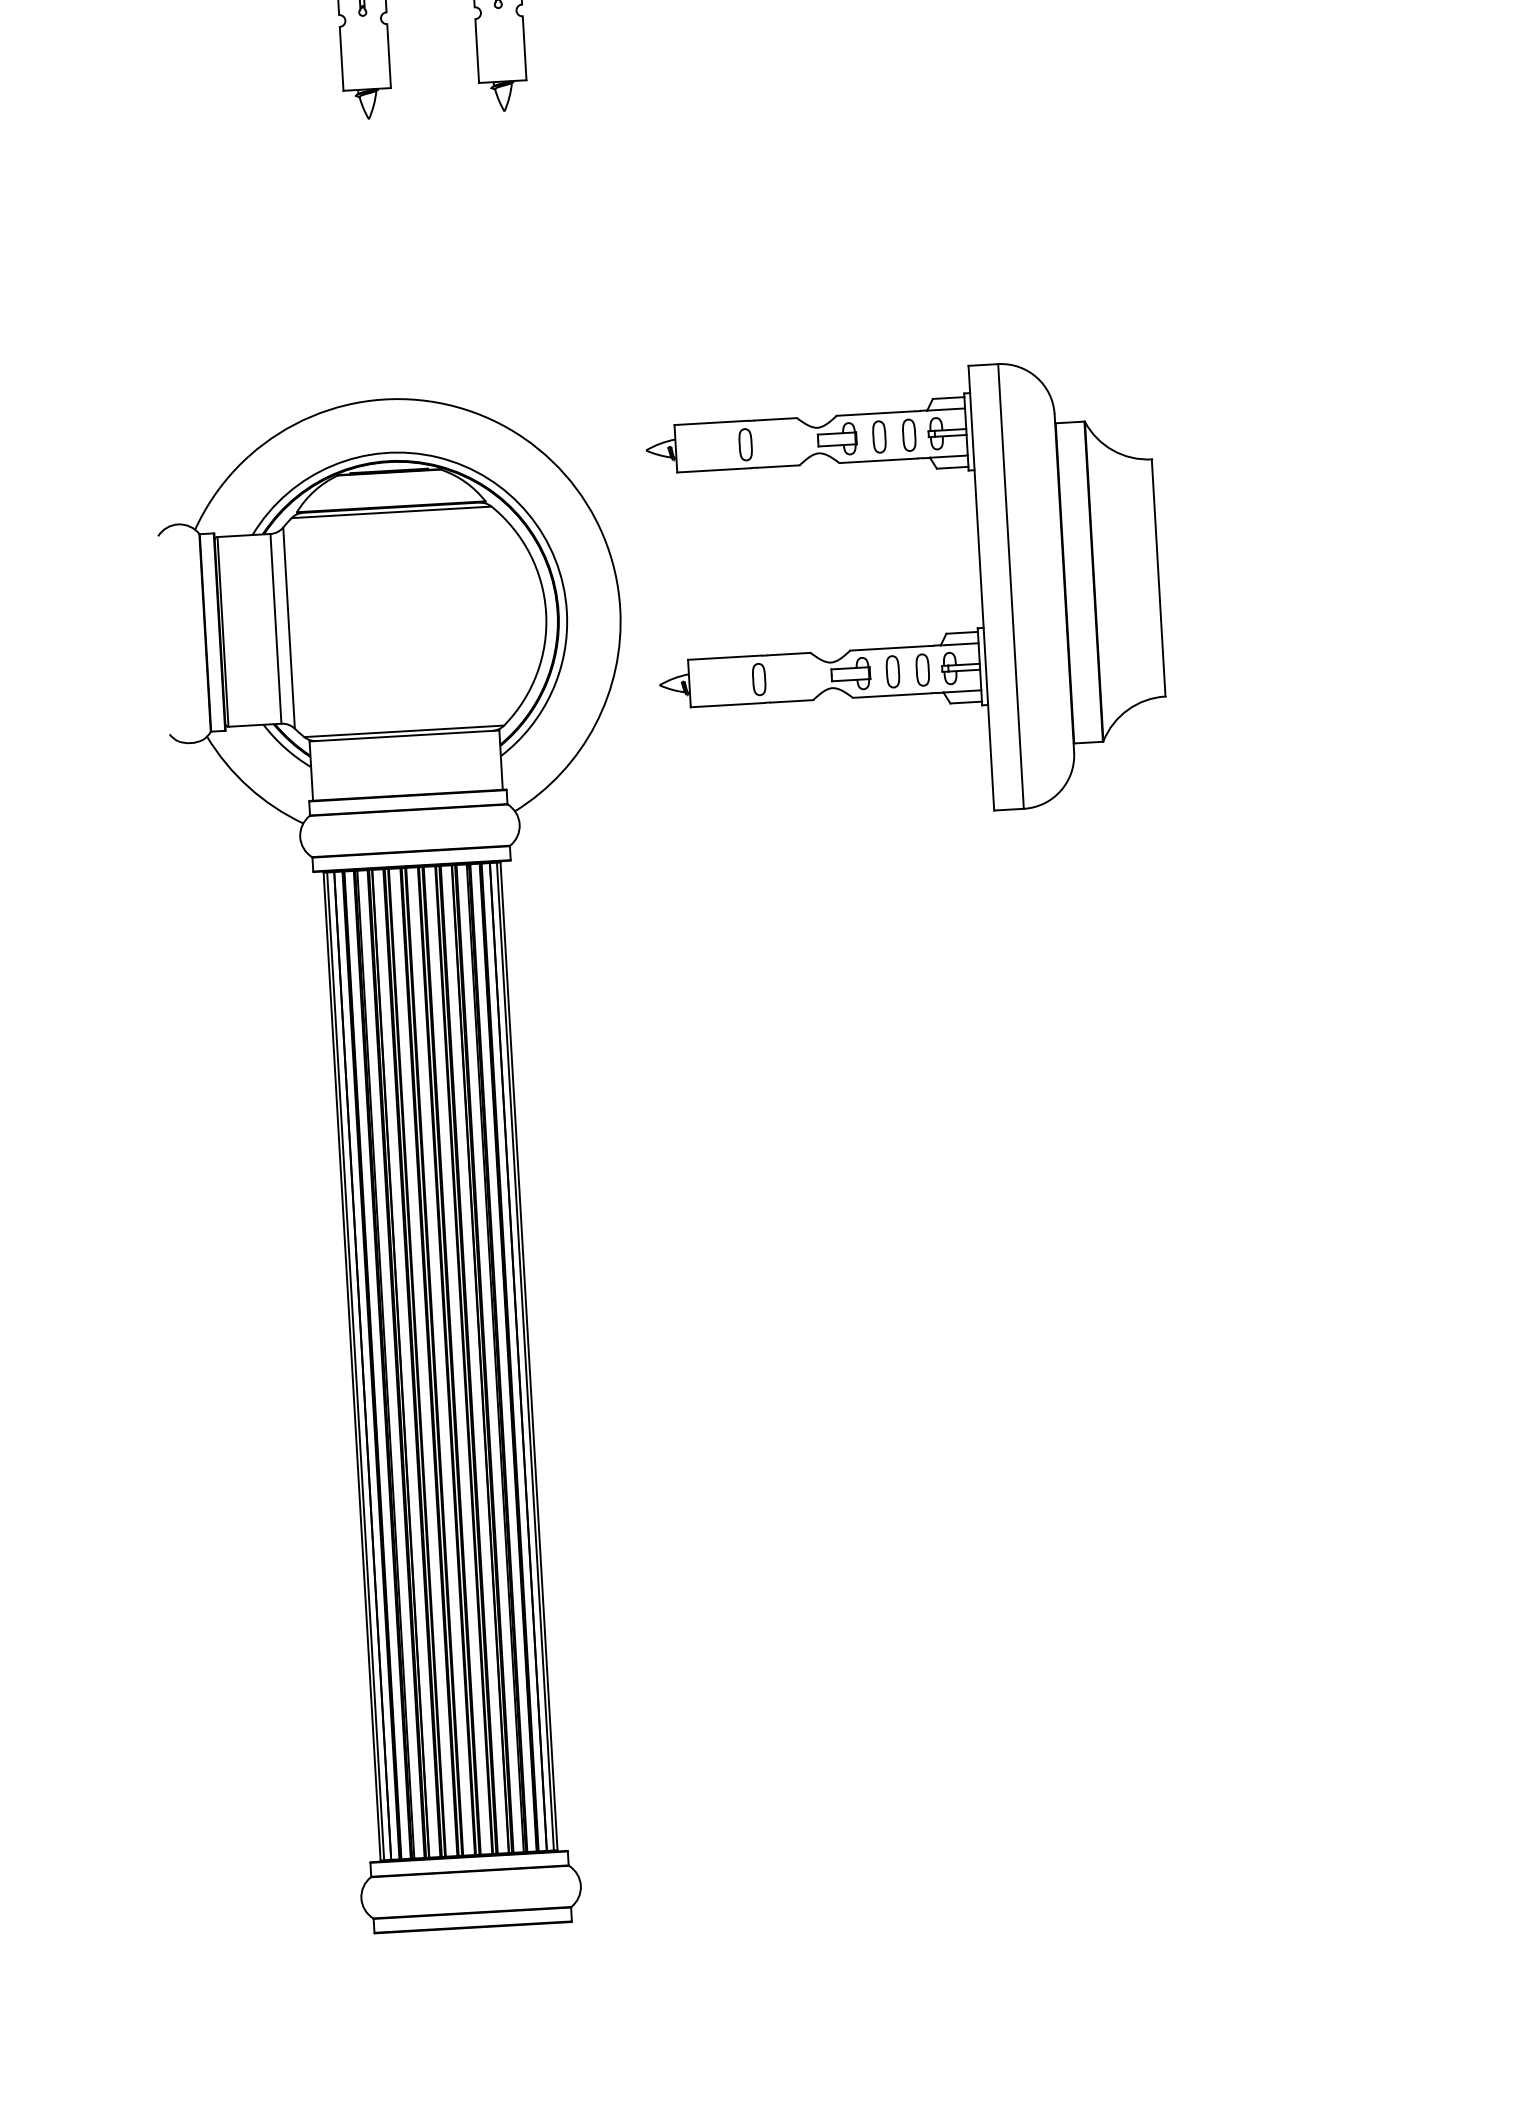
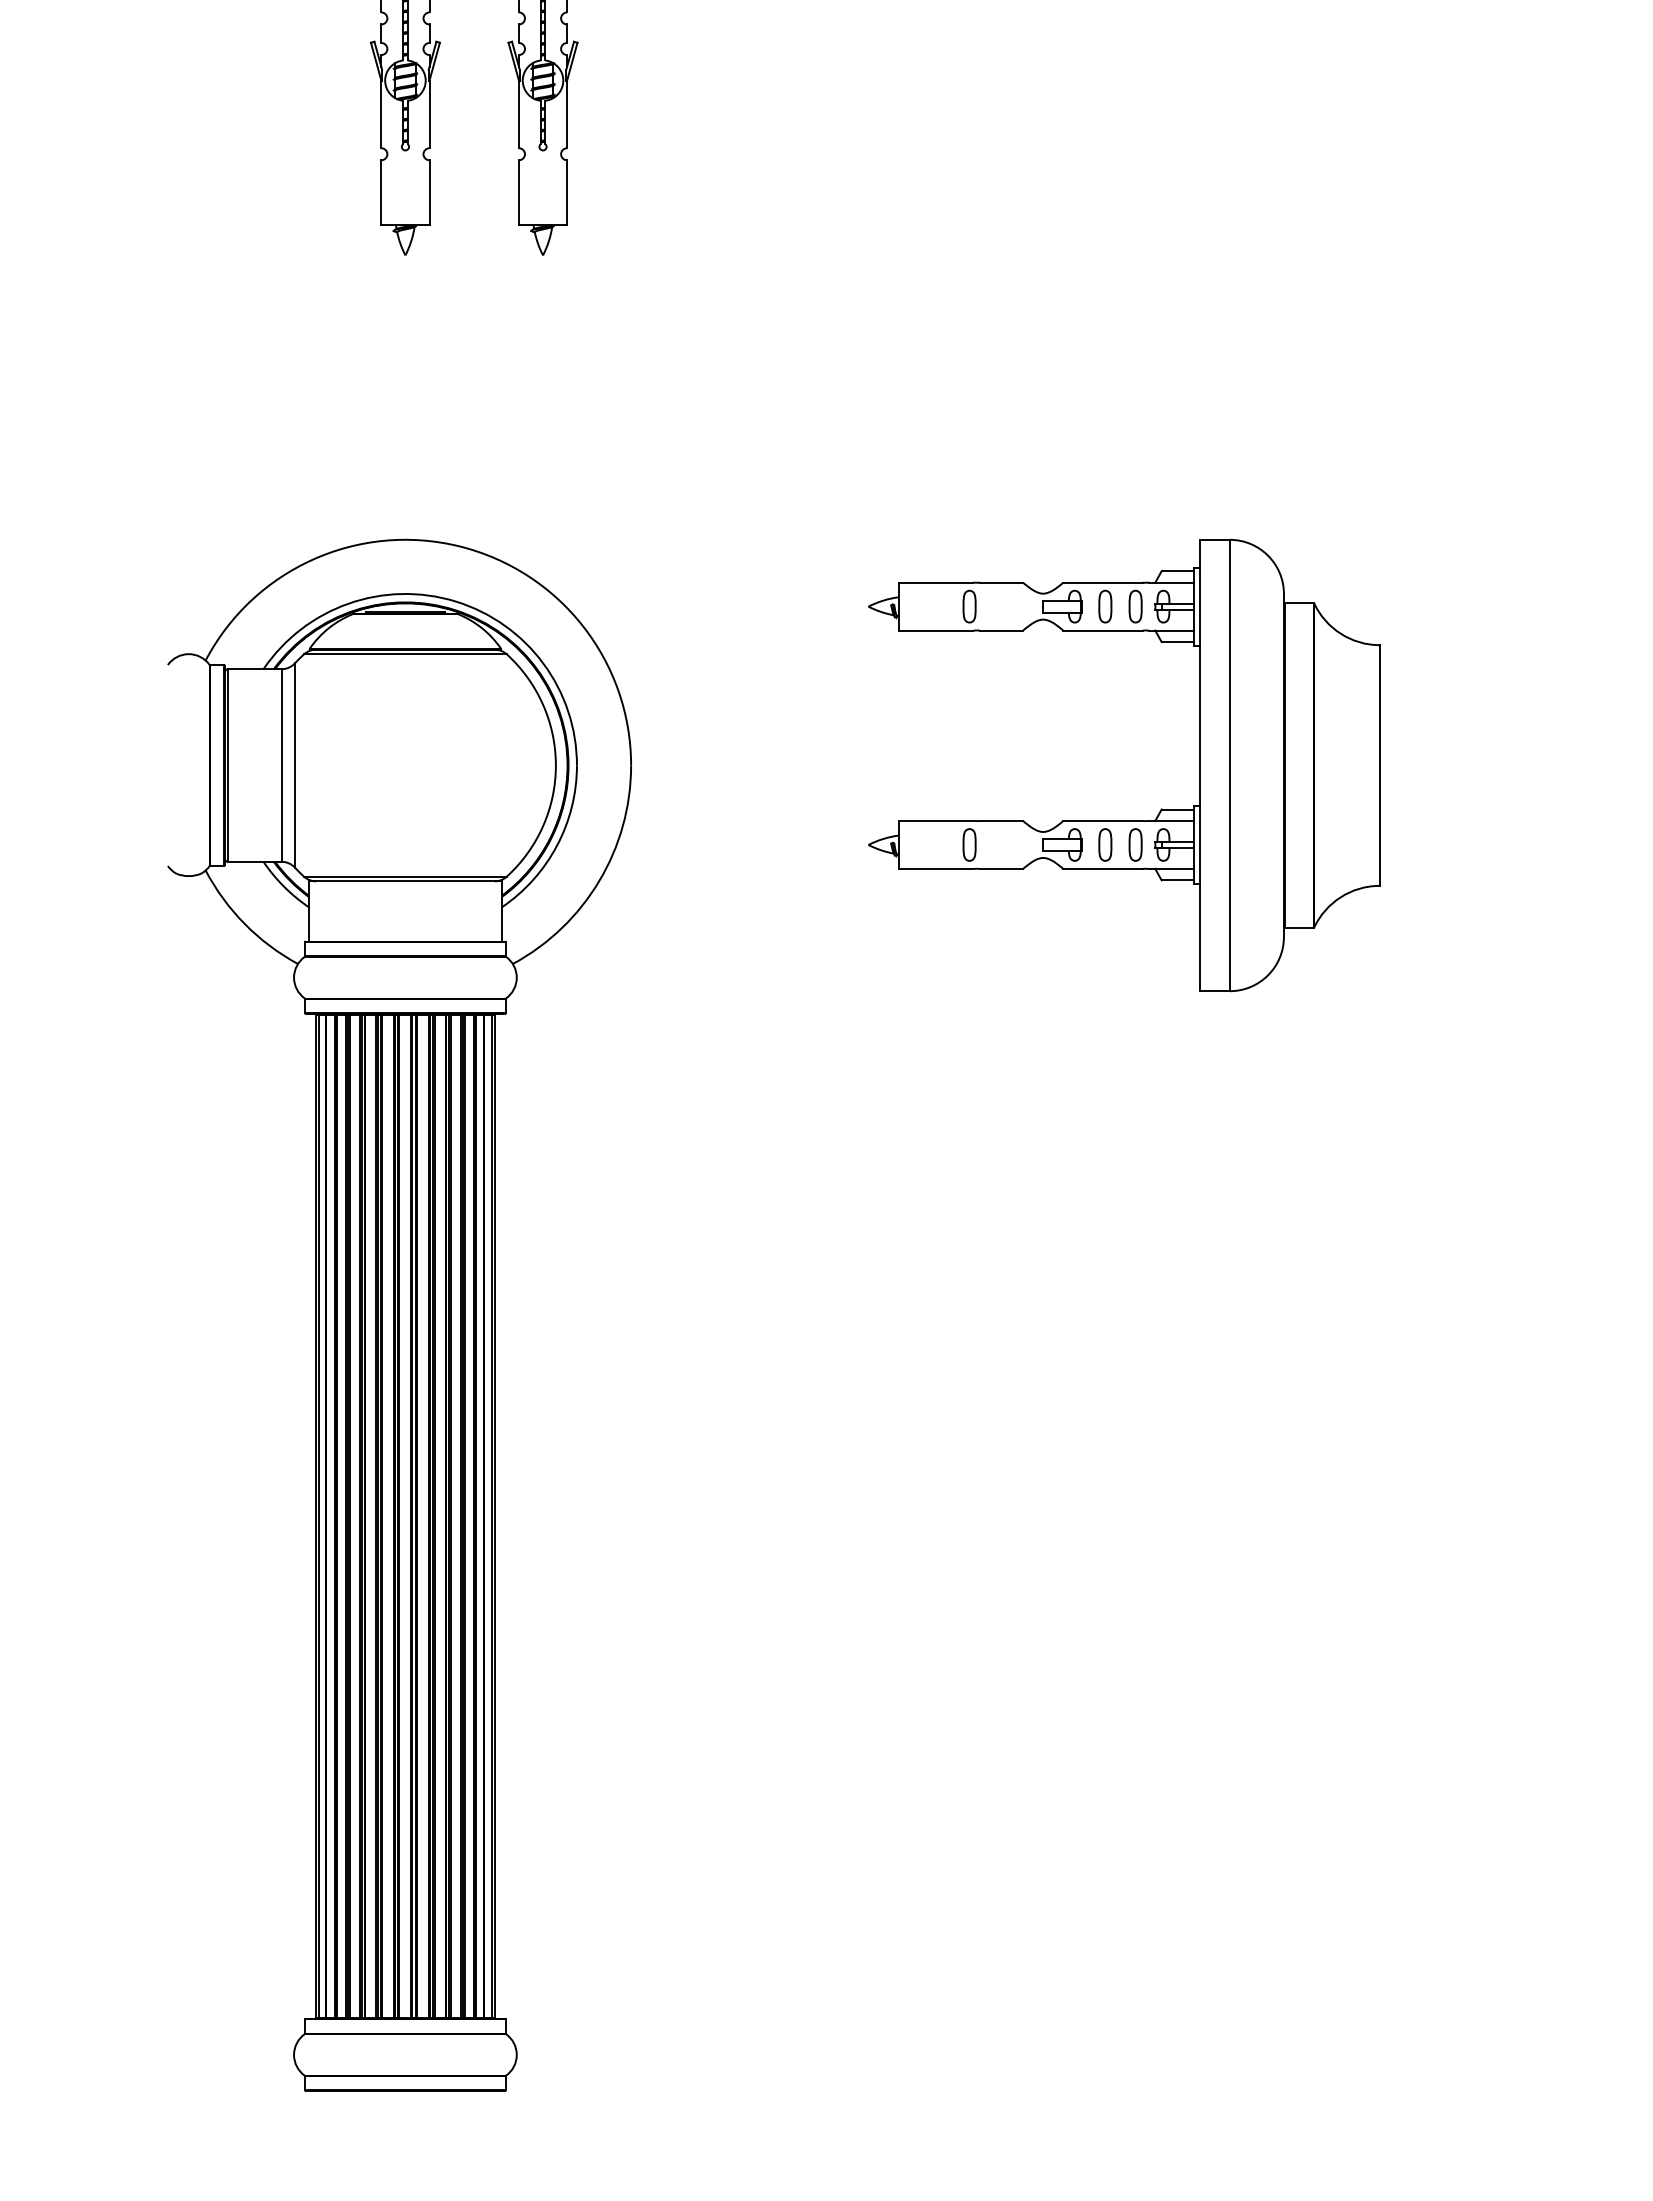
part: (910, 646) -> (1124, 820), moved

